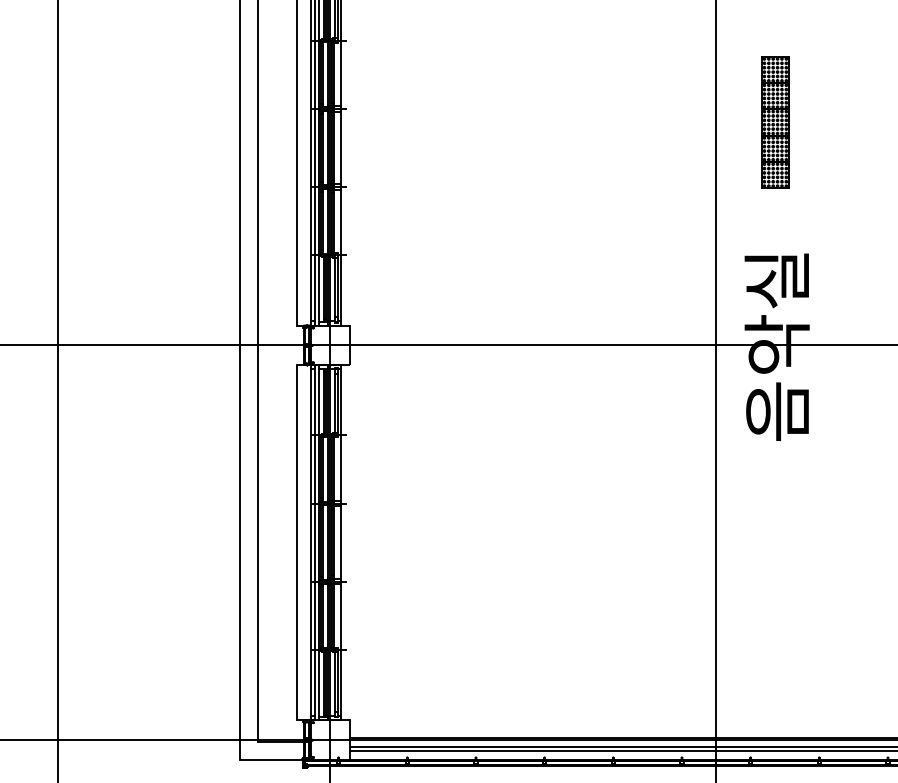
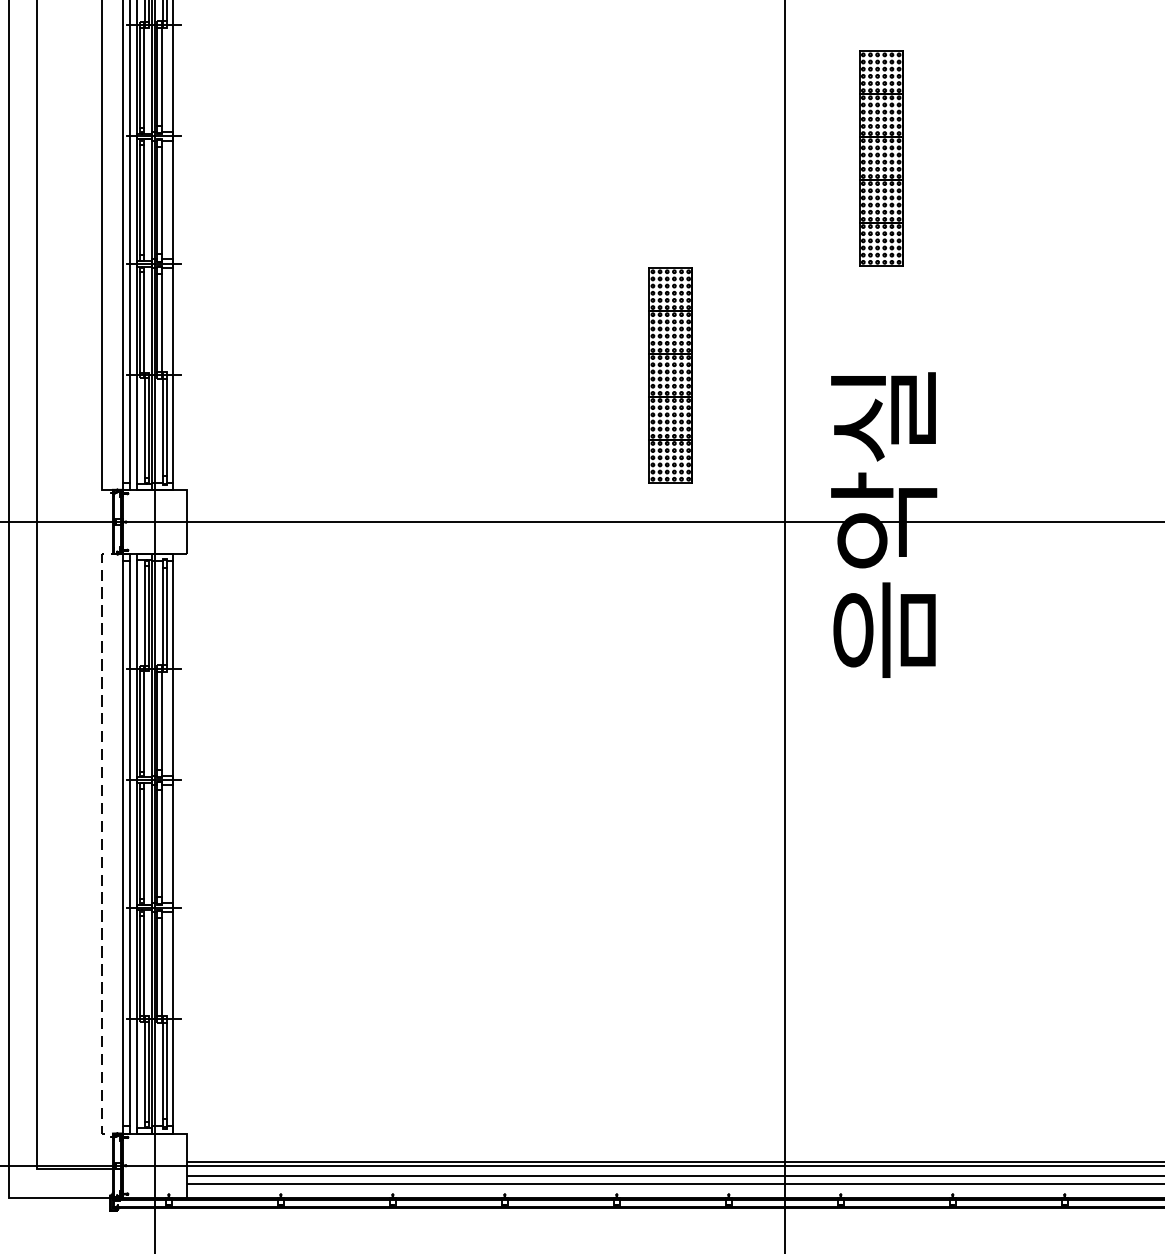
part: (646, 255) -> (670, 375), added
line: (297, 542) -> (101, 843), solid -> dashed

